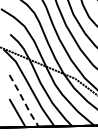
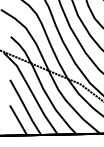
line: (24, 101) -> (25, 108), dashed -> solid

